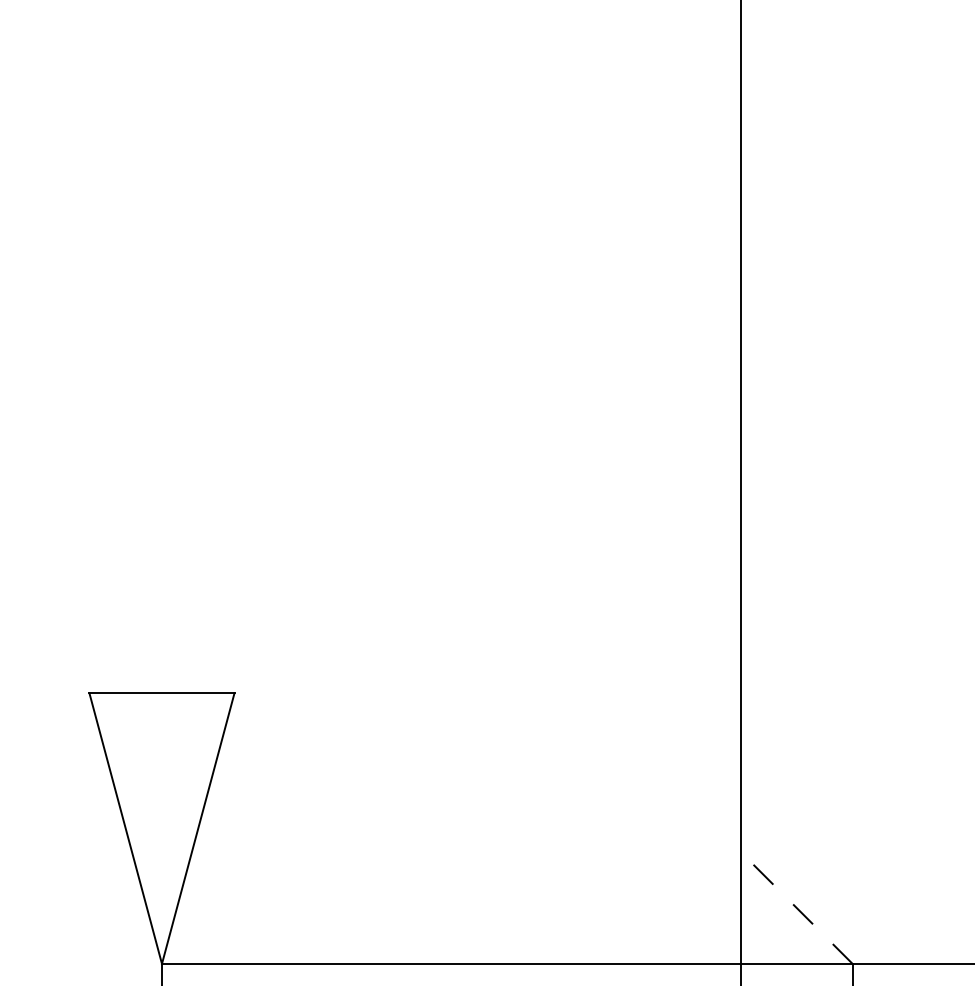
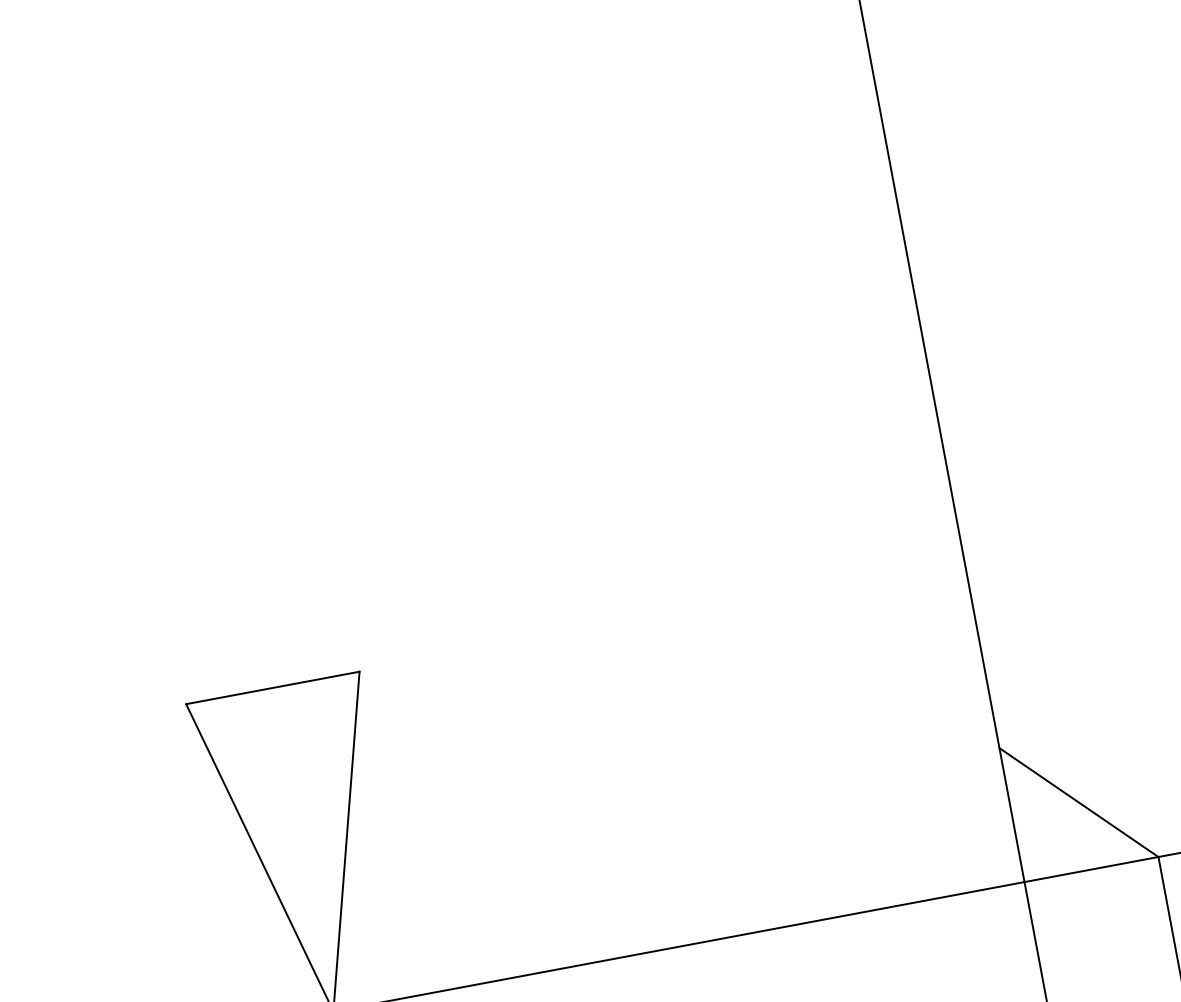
line: (796, 907) -> (1078, 802), dashed -> solid

